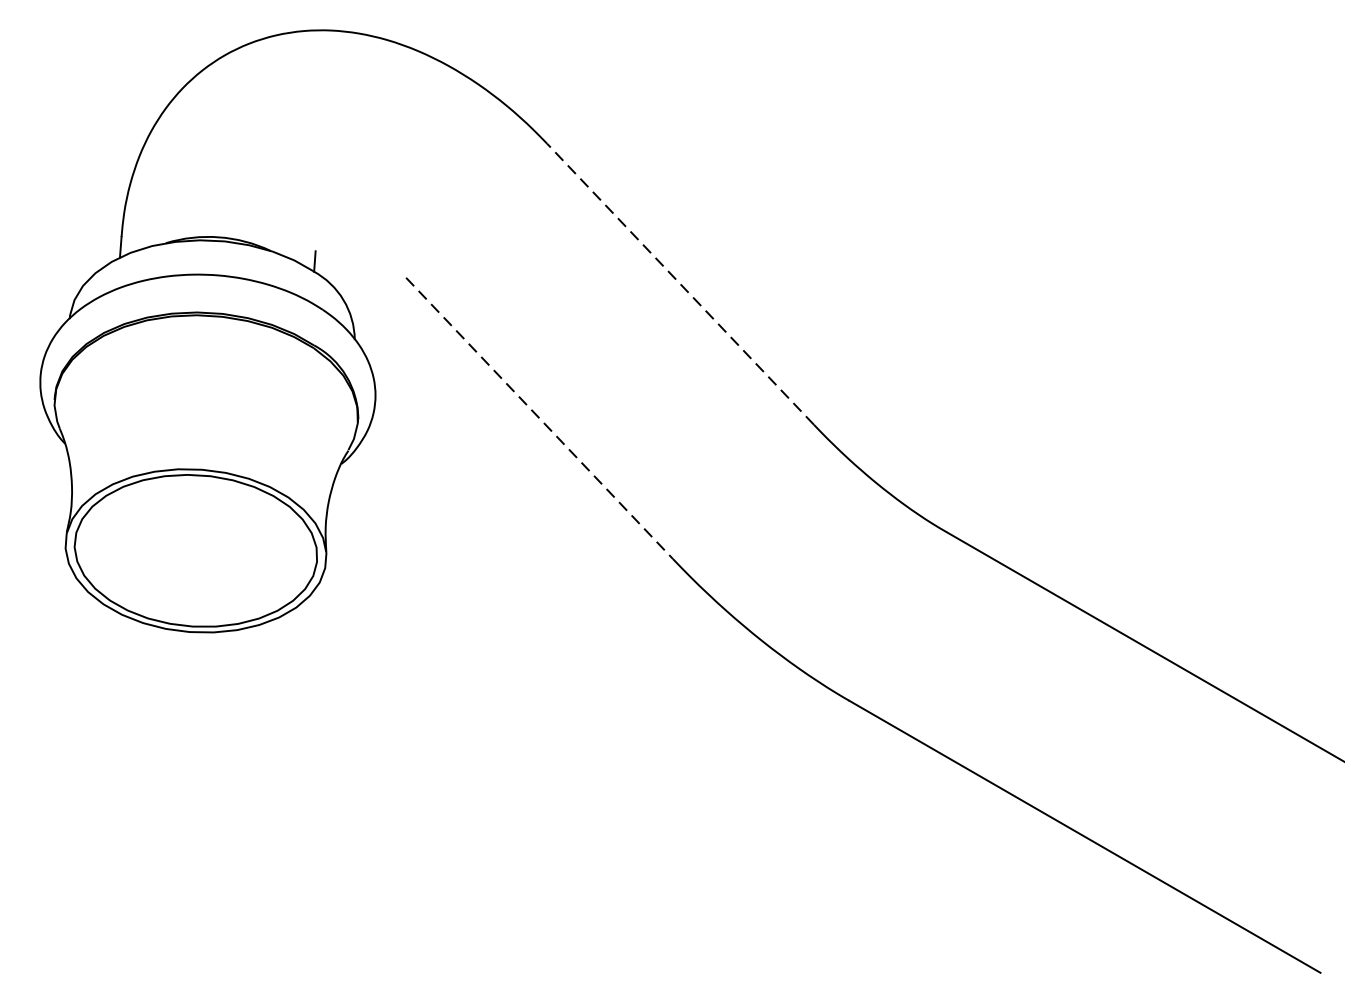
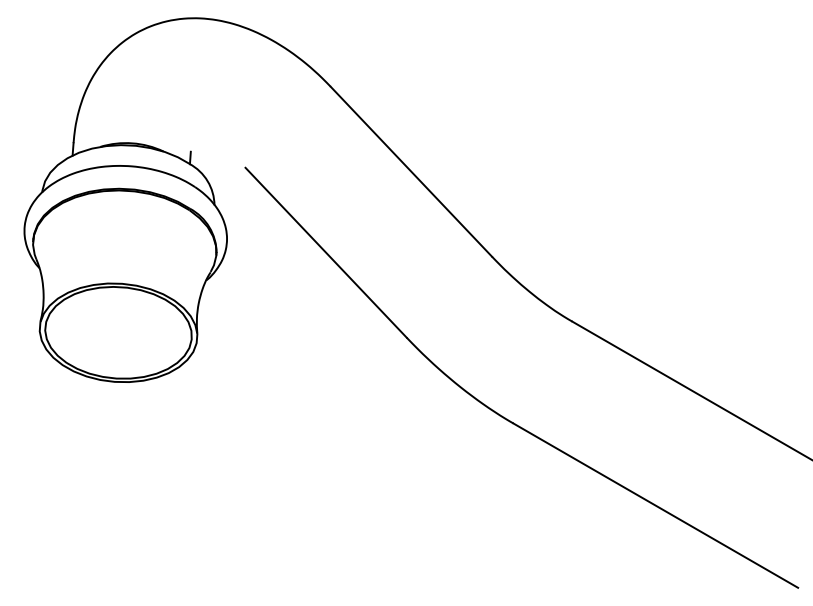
line: (680, 283) -> (411, 171), dashed -> solid
line: (540, 419) -> (326, 253), dashed -> solid

